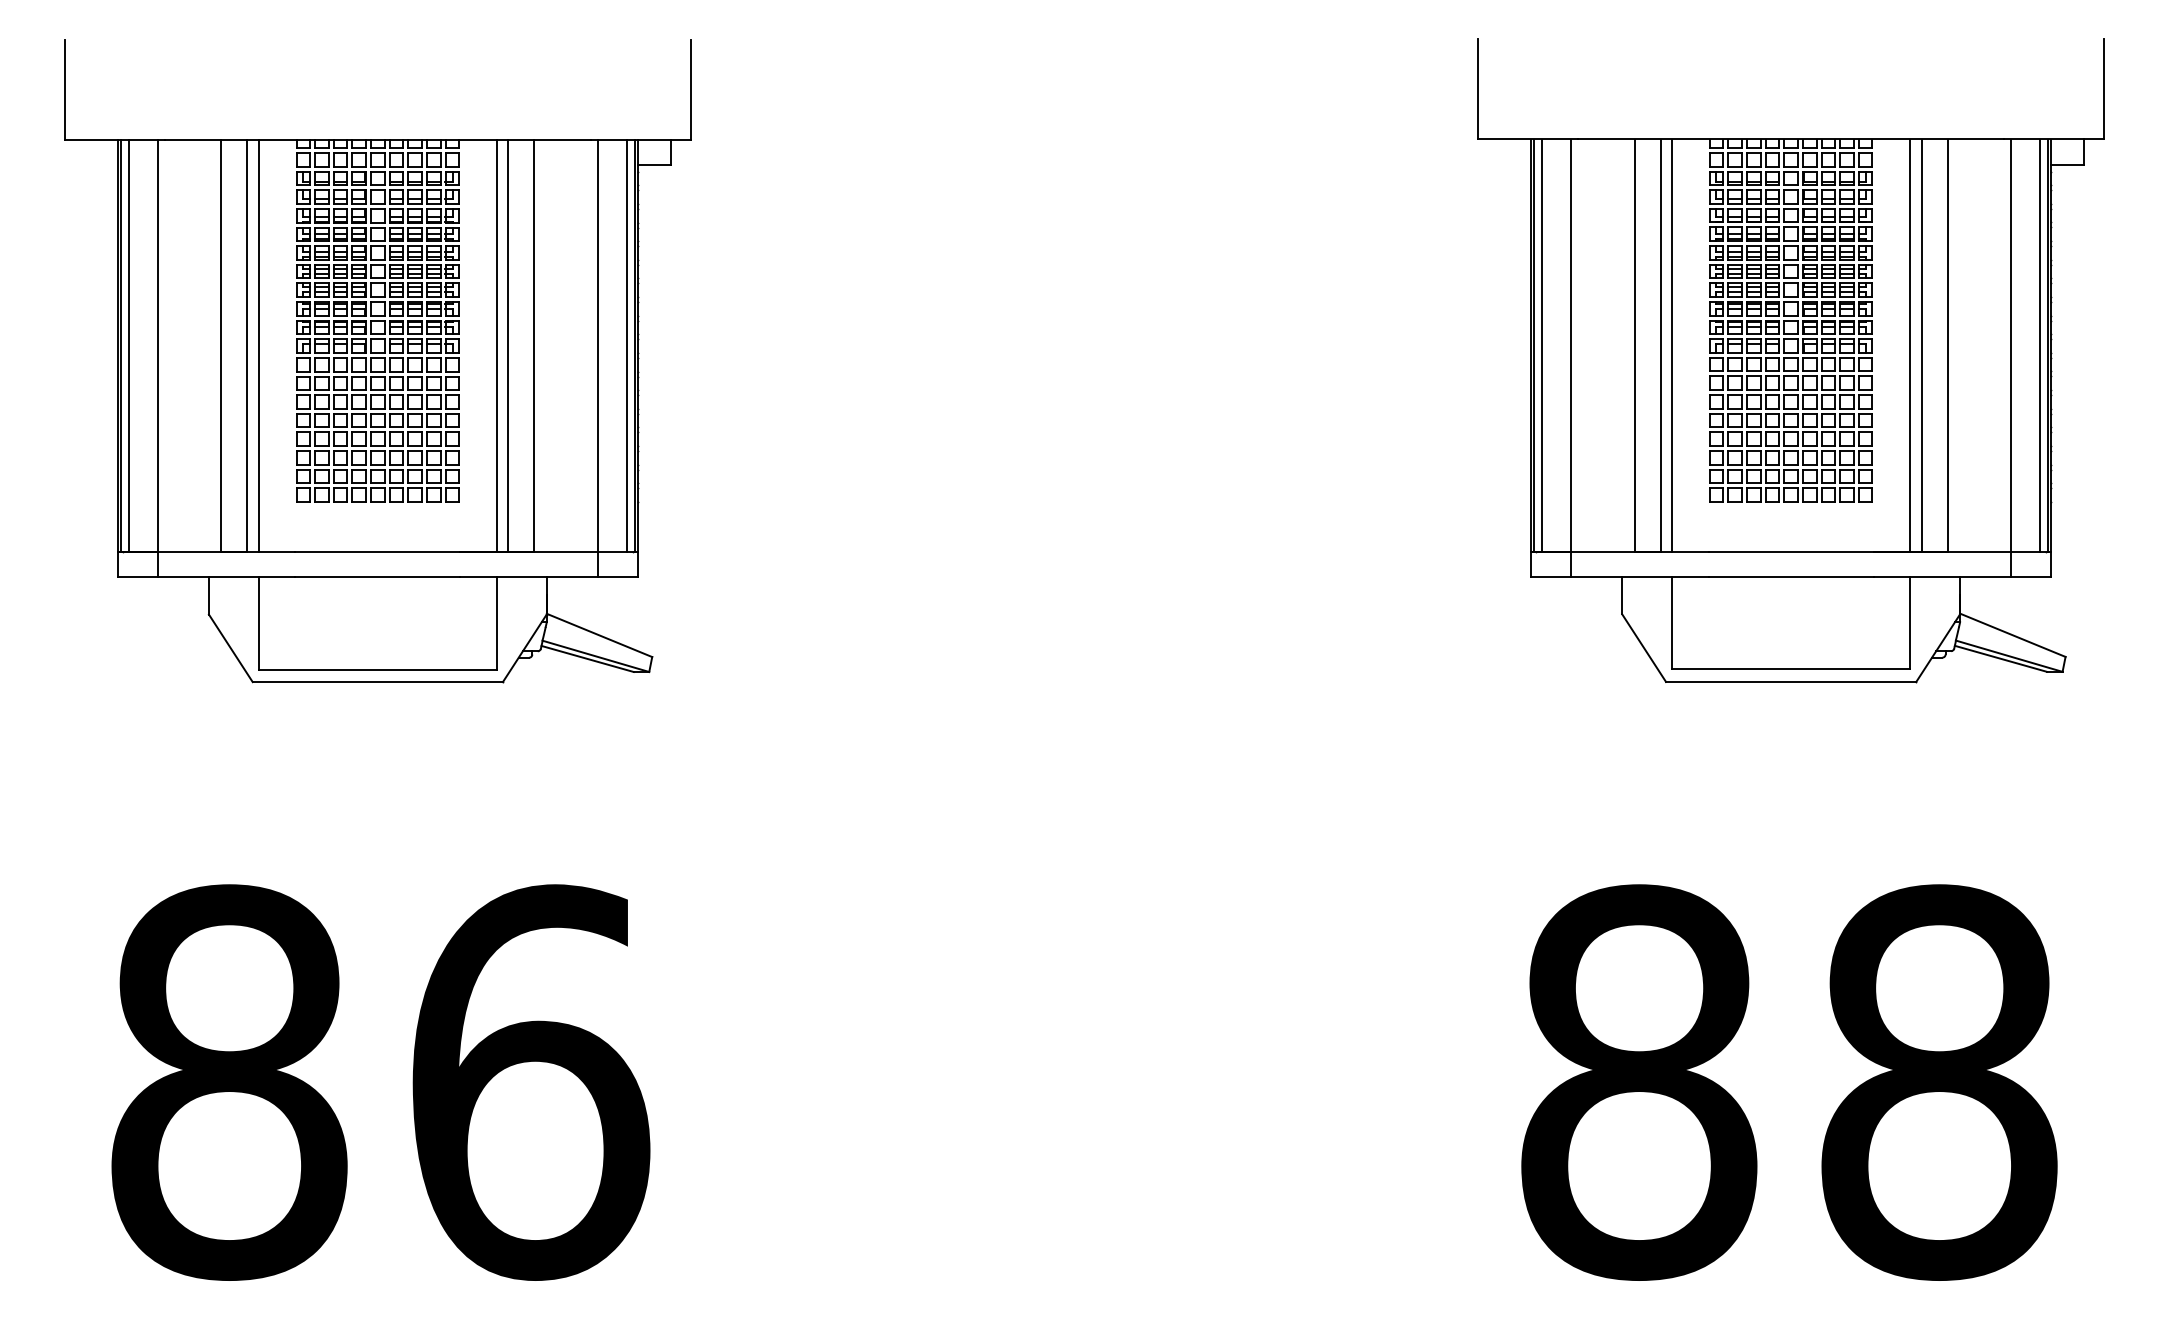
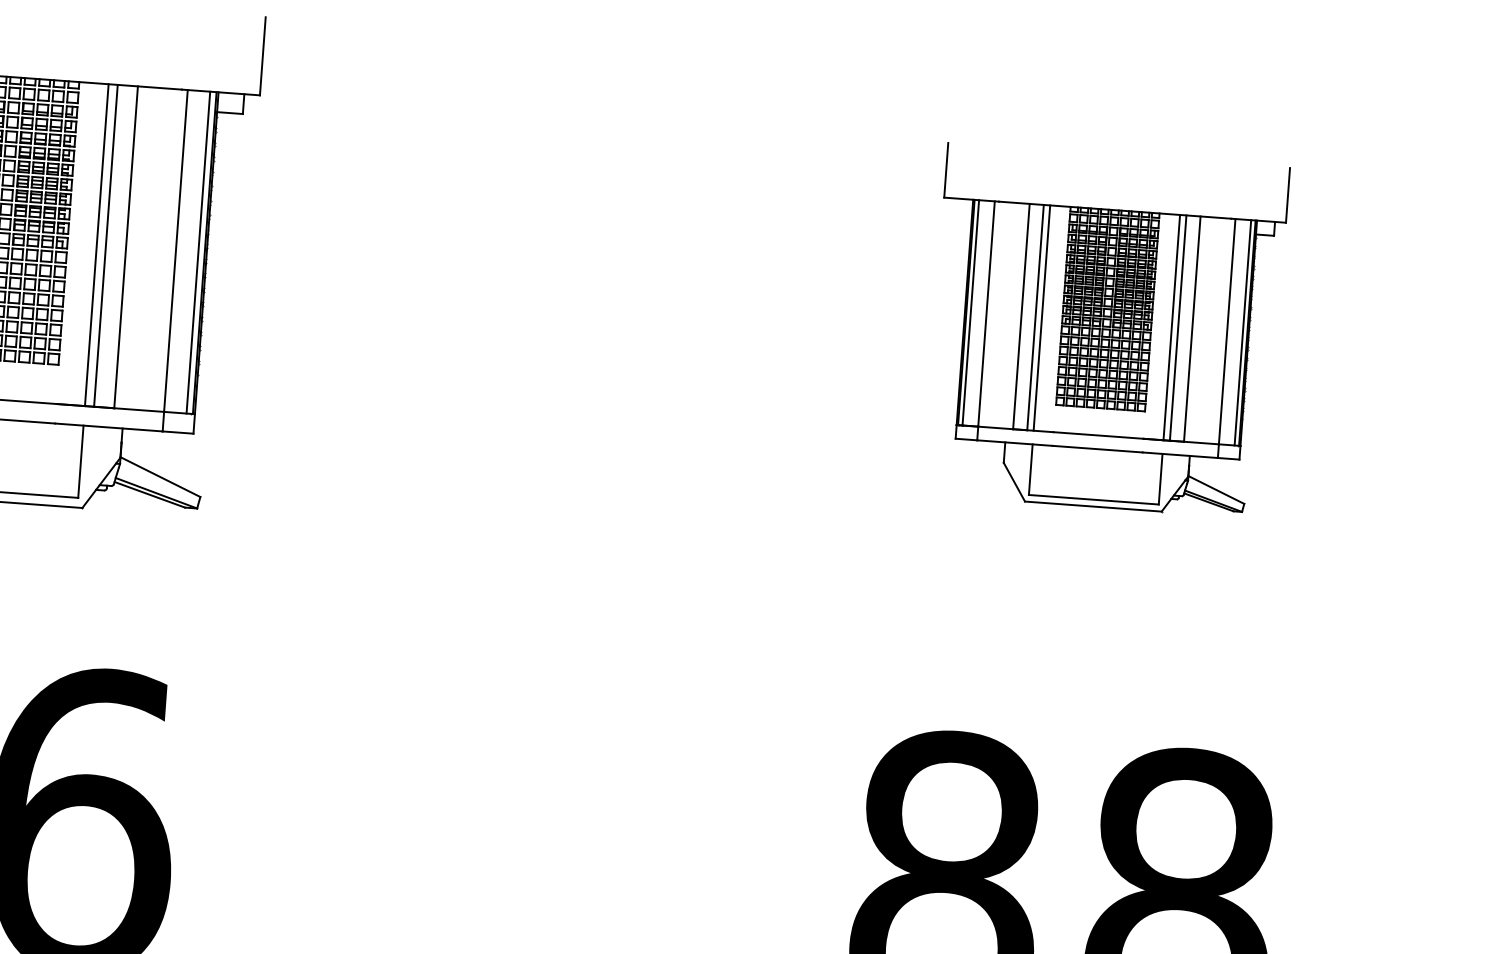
part: (1790, 360) -> (1105, 330), size x0.7

